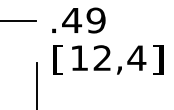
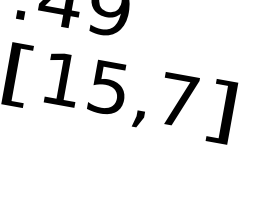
text: (119, 58) -> (142, 94), 12,4 -> 15,7

